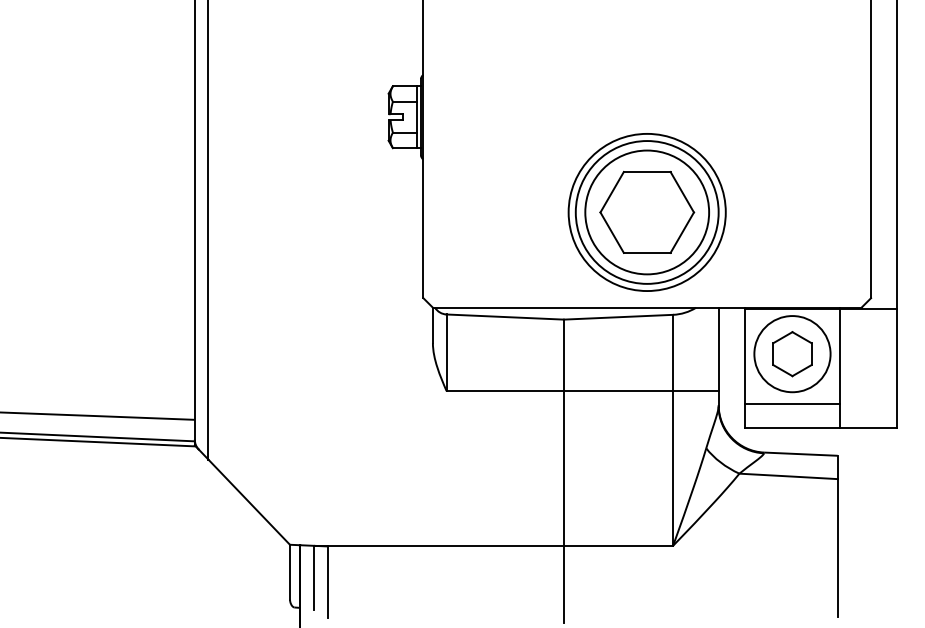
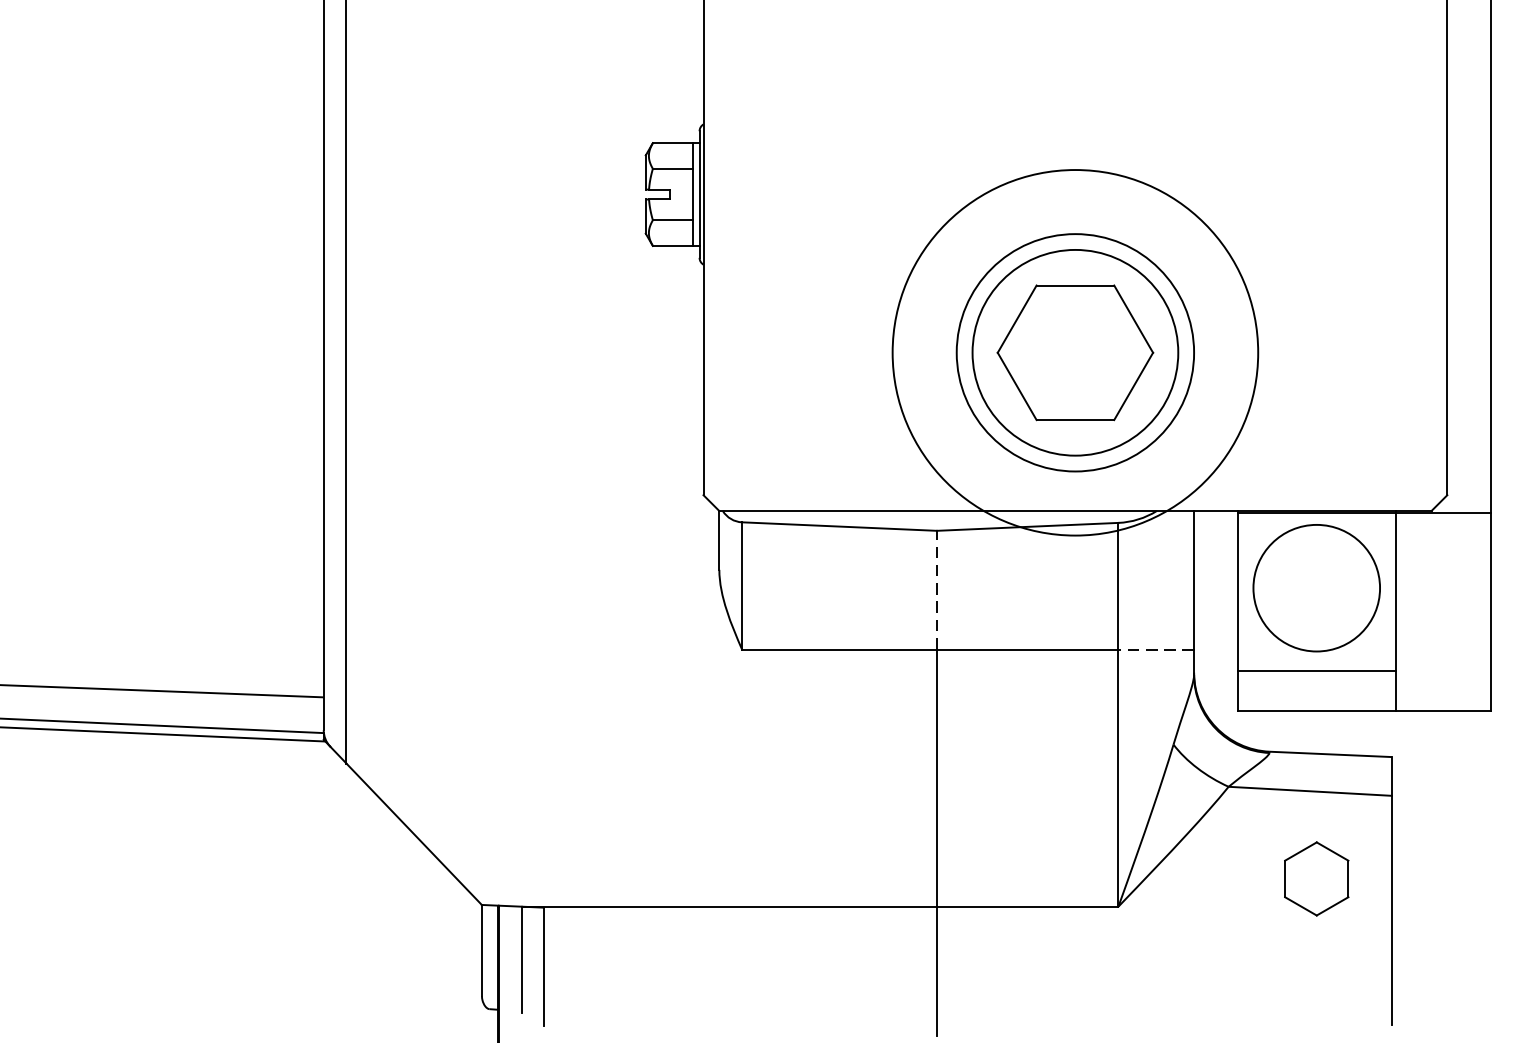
circle: (646, 212) -> (1074, 352), size x1.4
part: (792, 354) -> (1316, 879), moved
line: (563, 355) -> (936, 590), solid -> dashed
line: (695, 391) -> (1155, 650), solid -> dashed

